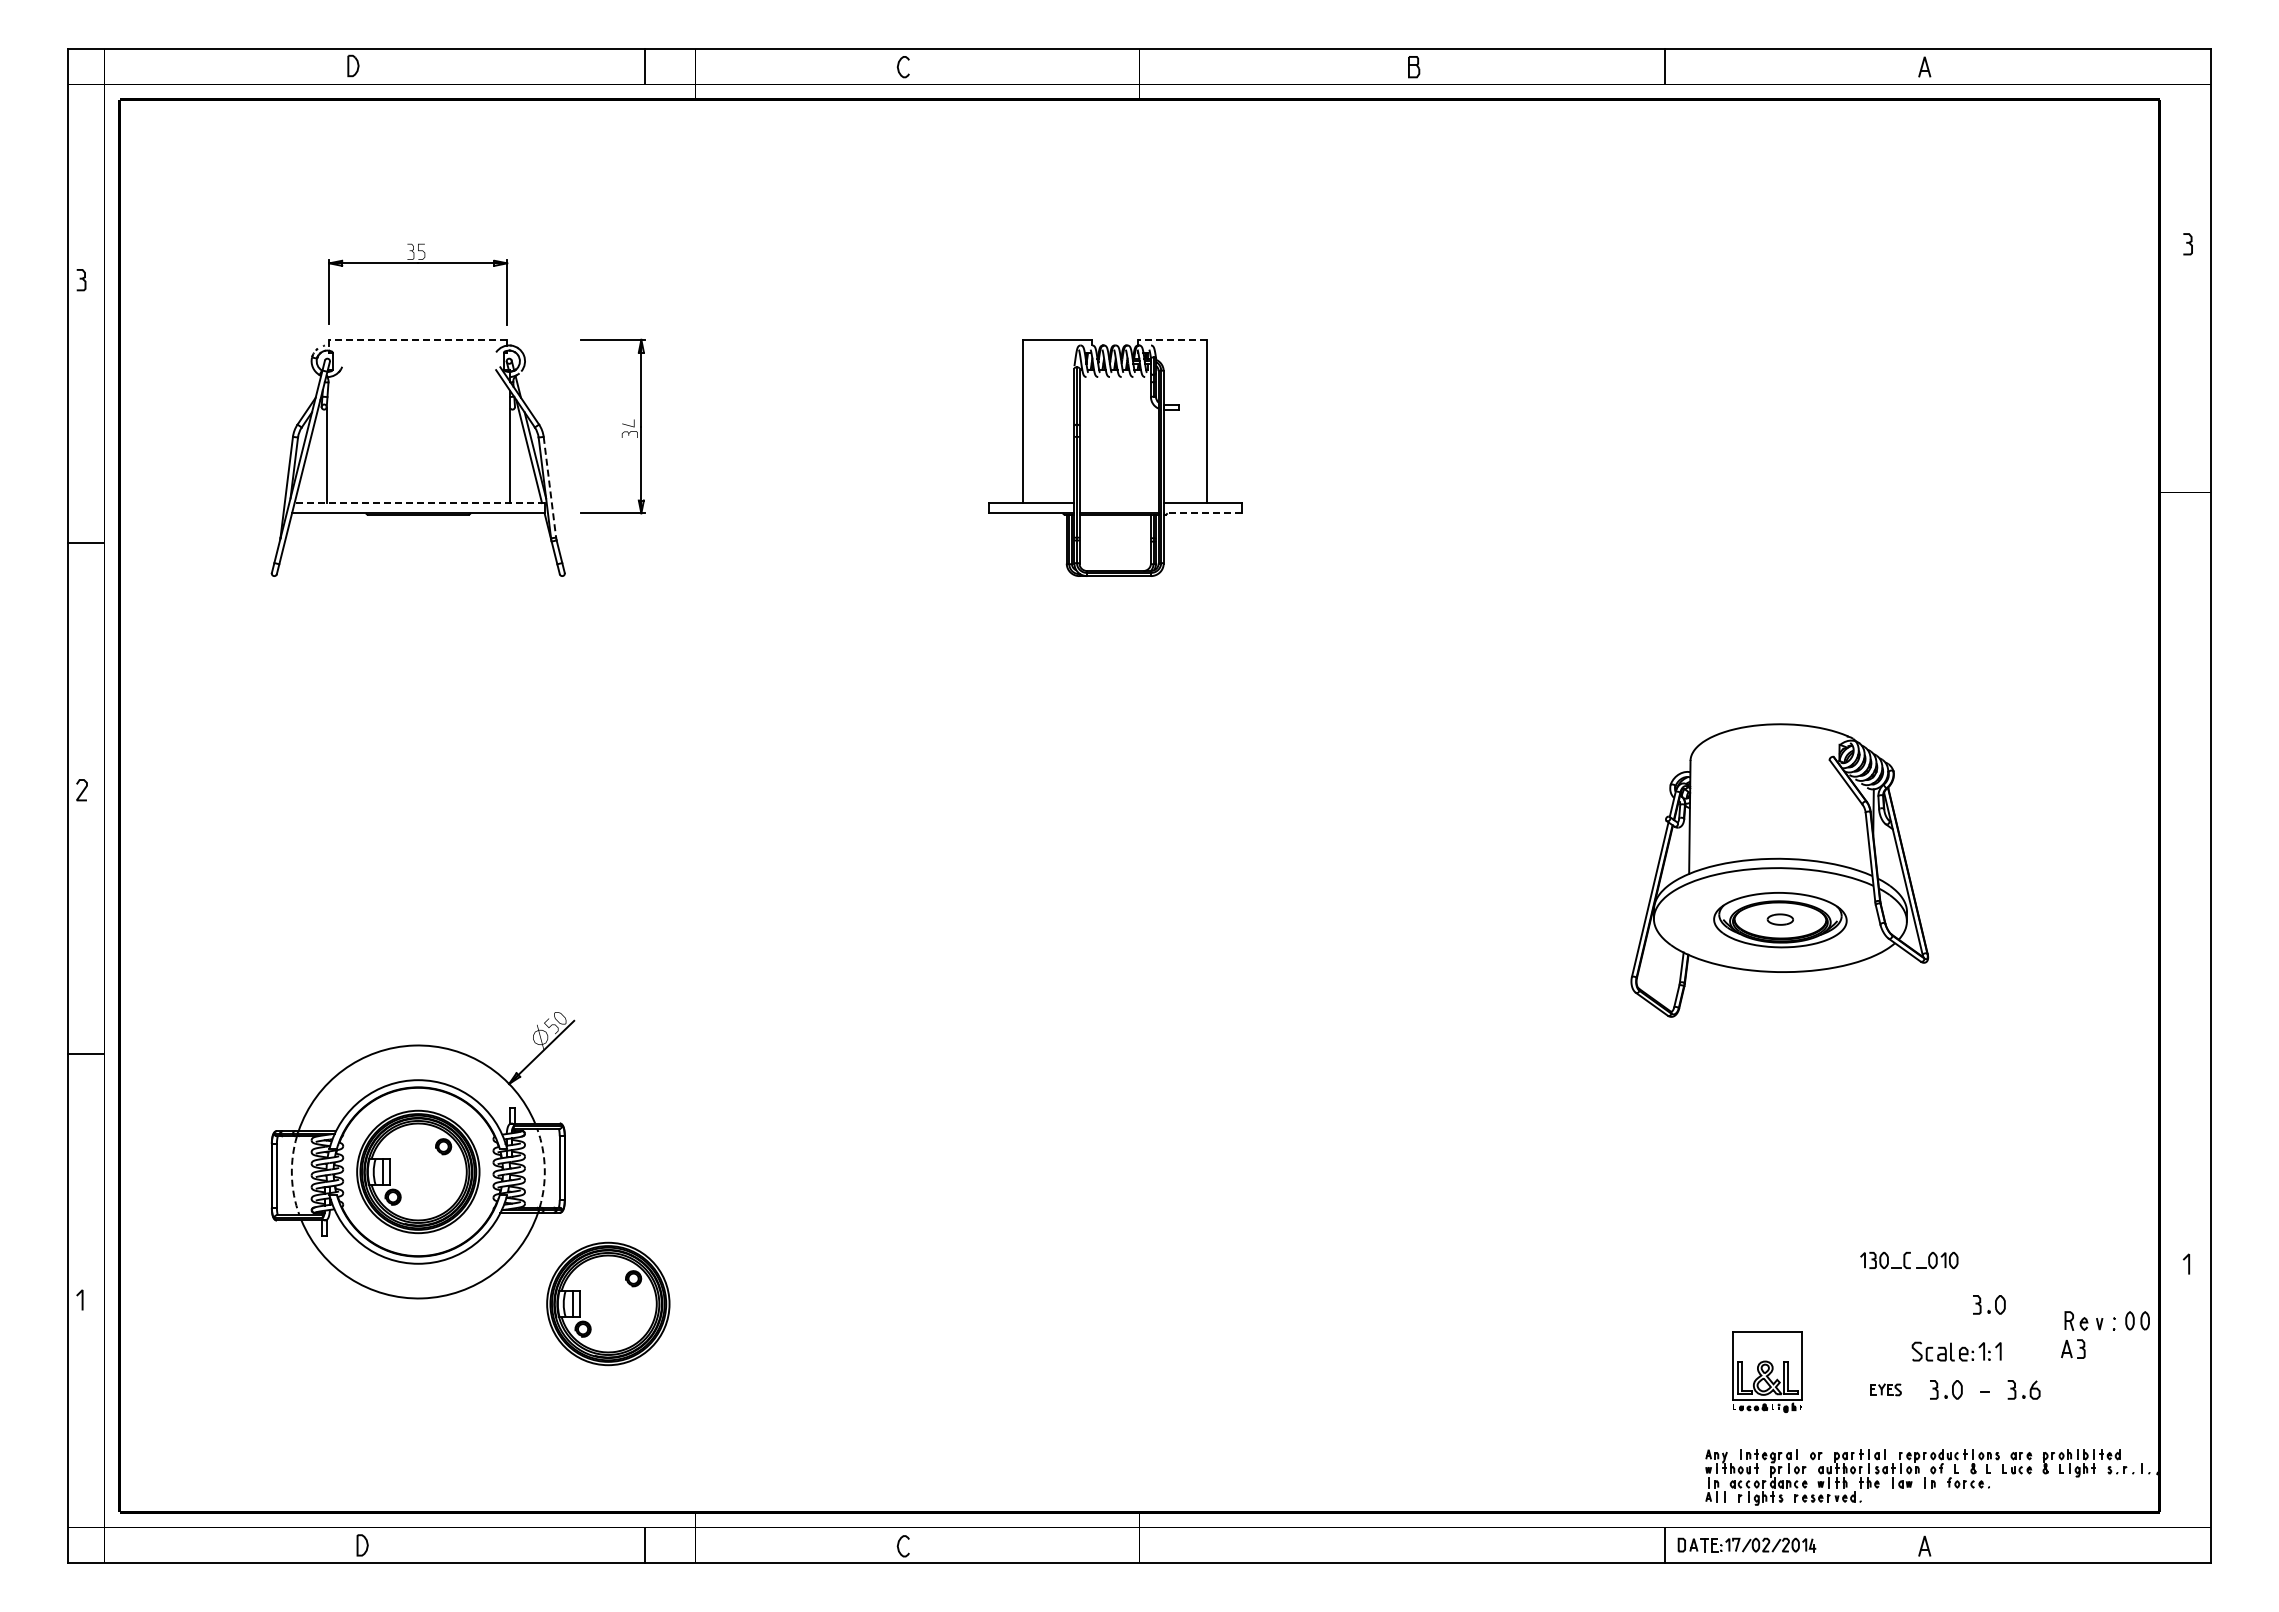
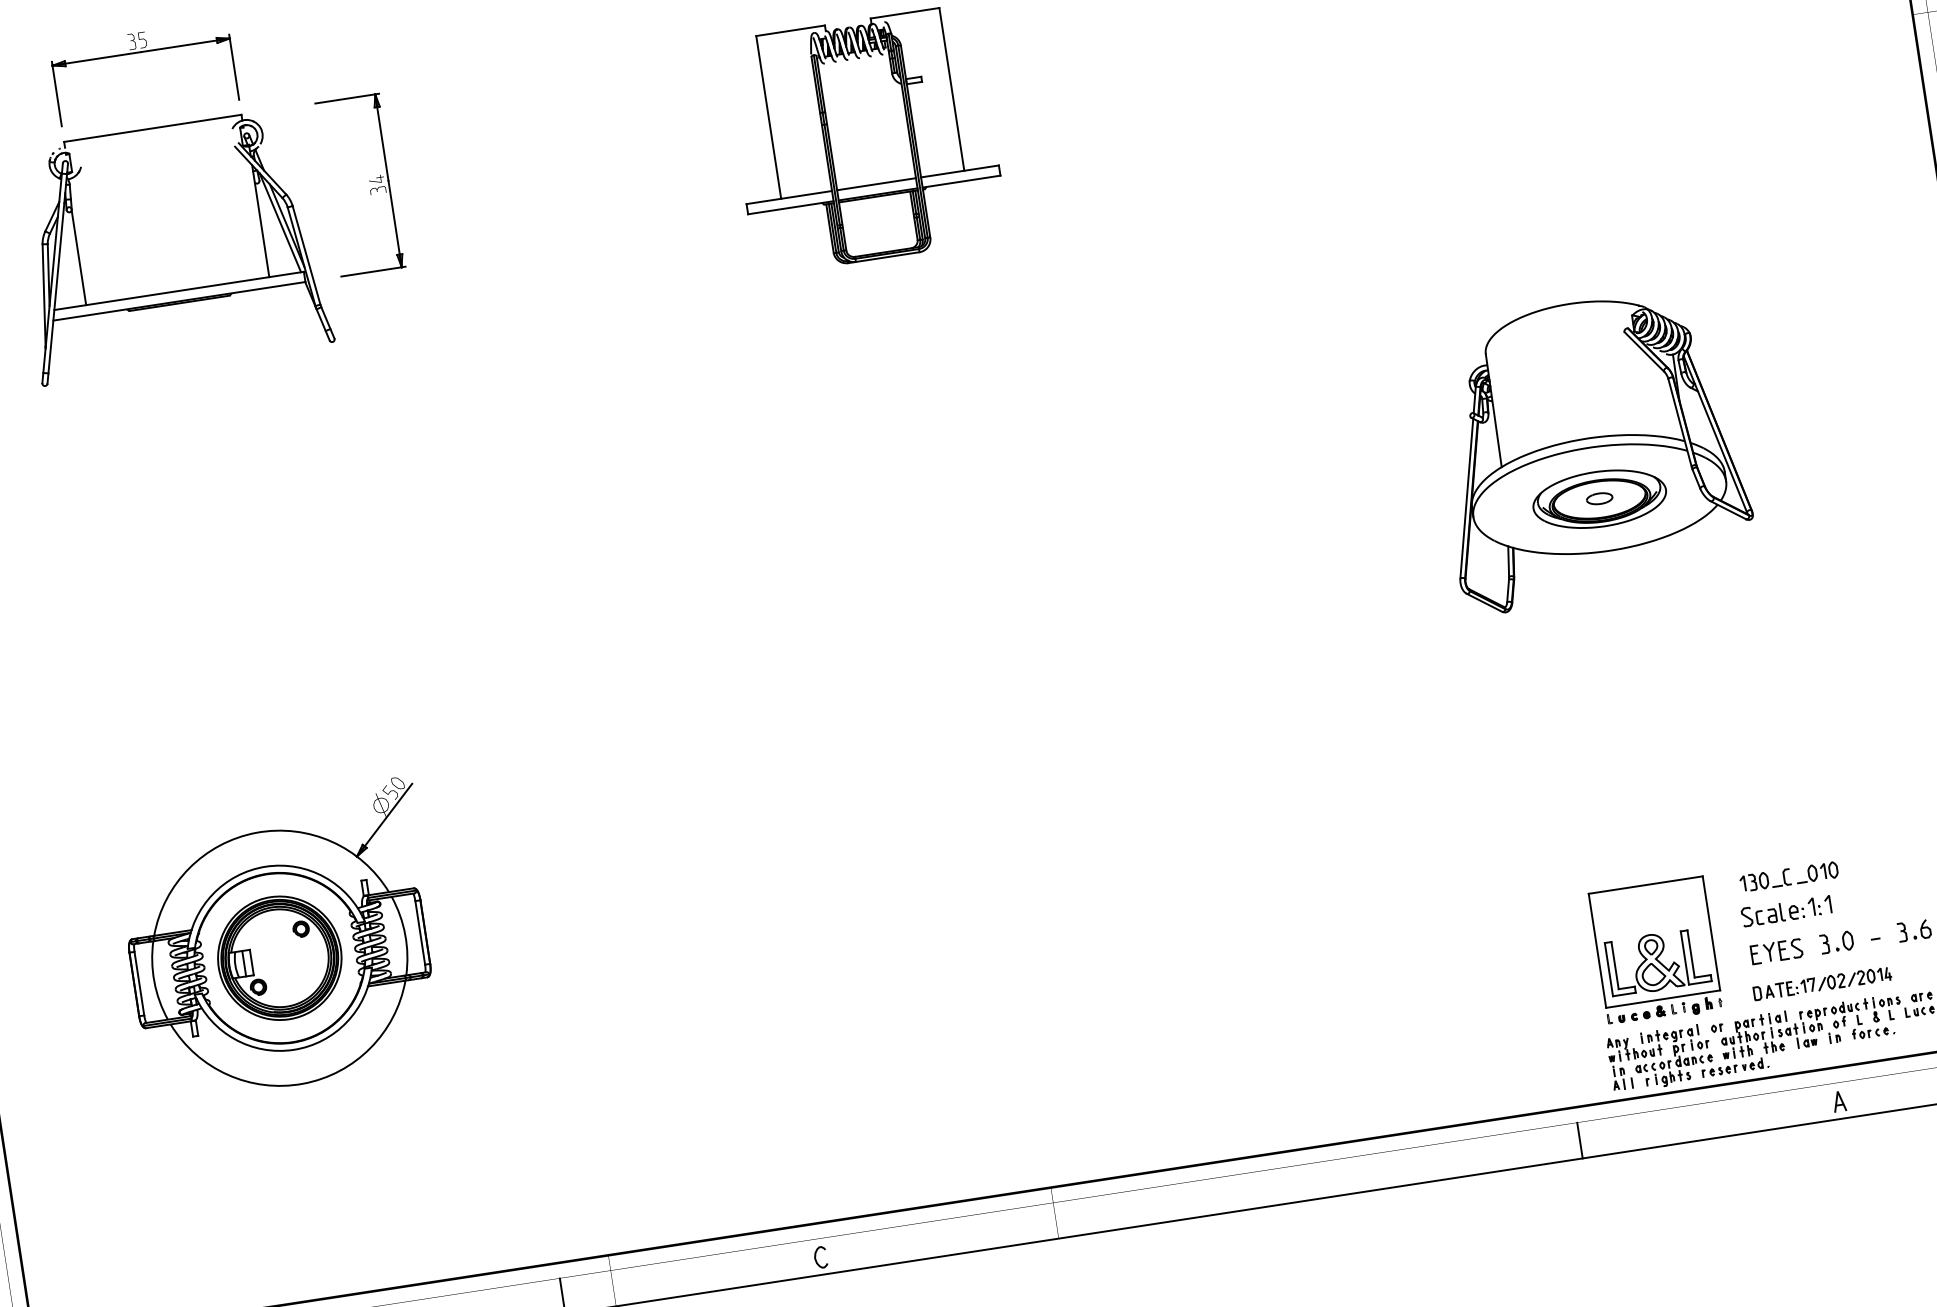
line: (418, 339) -> (152, 128), dashed -> solid
line: (1172, 339) -> (904, 12), dashed -> solid
line: (549, 487) -> (306, 255), dashed -> solid
line: (419, 503) -> (178, 291), dashed -> solid
line: (1118, 503) -> (876, 184), added
line: (1202, 513) -> (961, 181), dashed -> solid
arc: (544, 1167) -> (404, 934), dashed -> solid
arc: (291, 1175) -> (153, 981), dashed -> solid
part: (1909, 1259) -> (1789, 875), moved
part: (608, 1303) -> (489, 1060), removed
part: (1989, 1304) -> (1866, 850), removed
part: (1956, 1351) -> (1786, 910), moved
part: (1767, 1371) -> (1655, 951), size x1.67
part: (1885, 1389) -> (1776, 951), size x1.67
part: (1746, 1544) -> (1821, 983), moved

